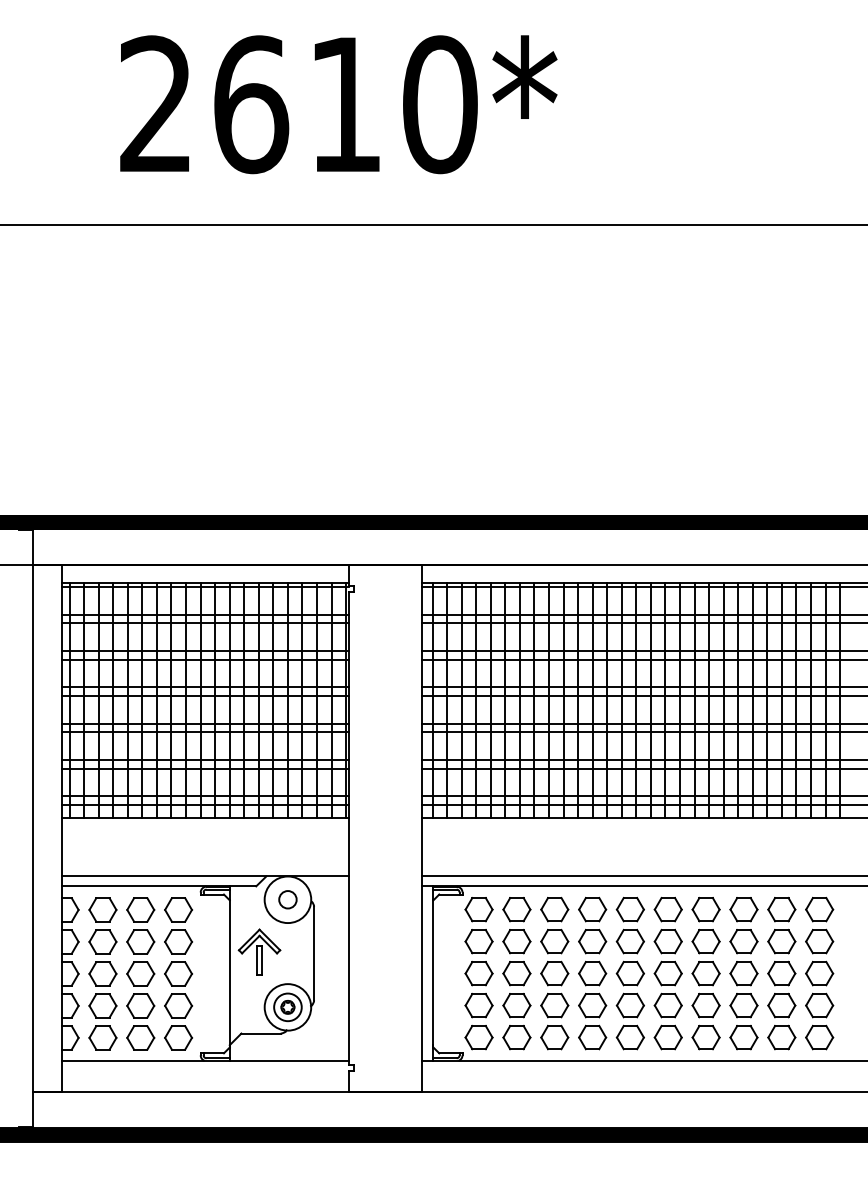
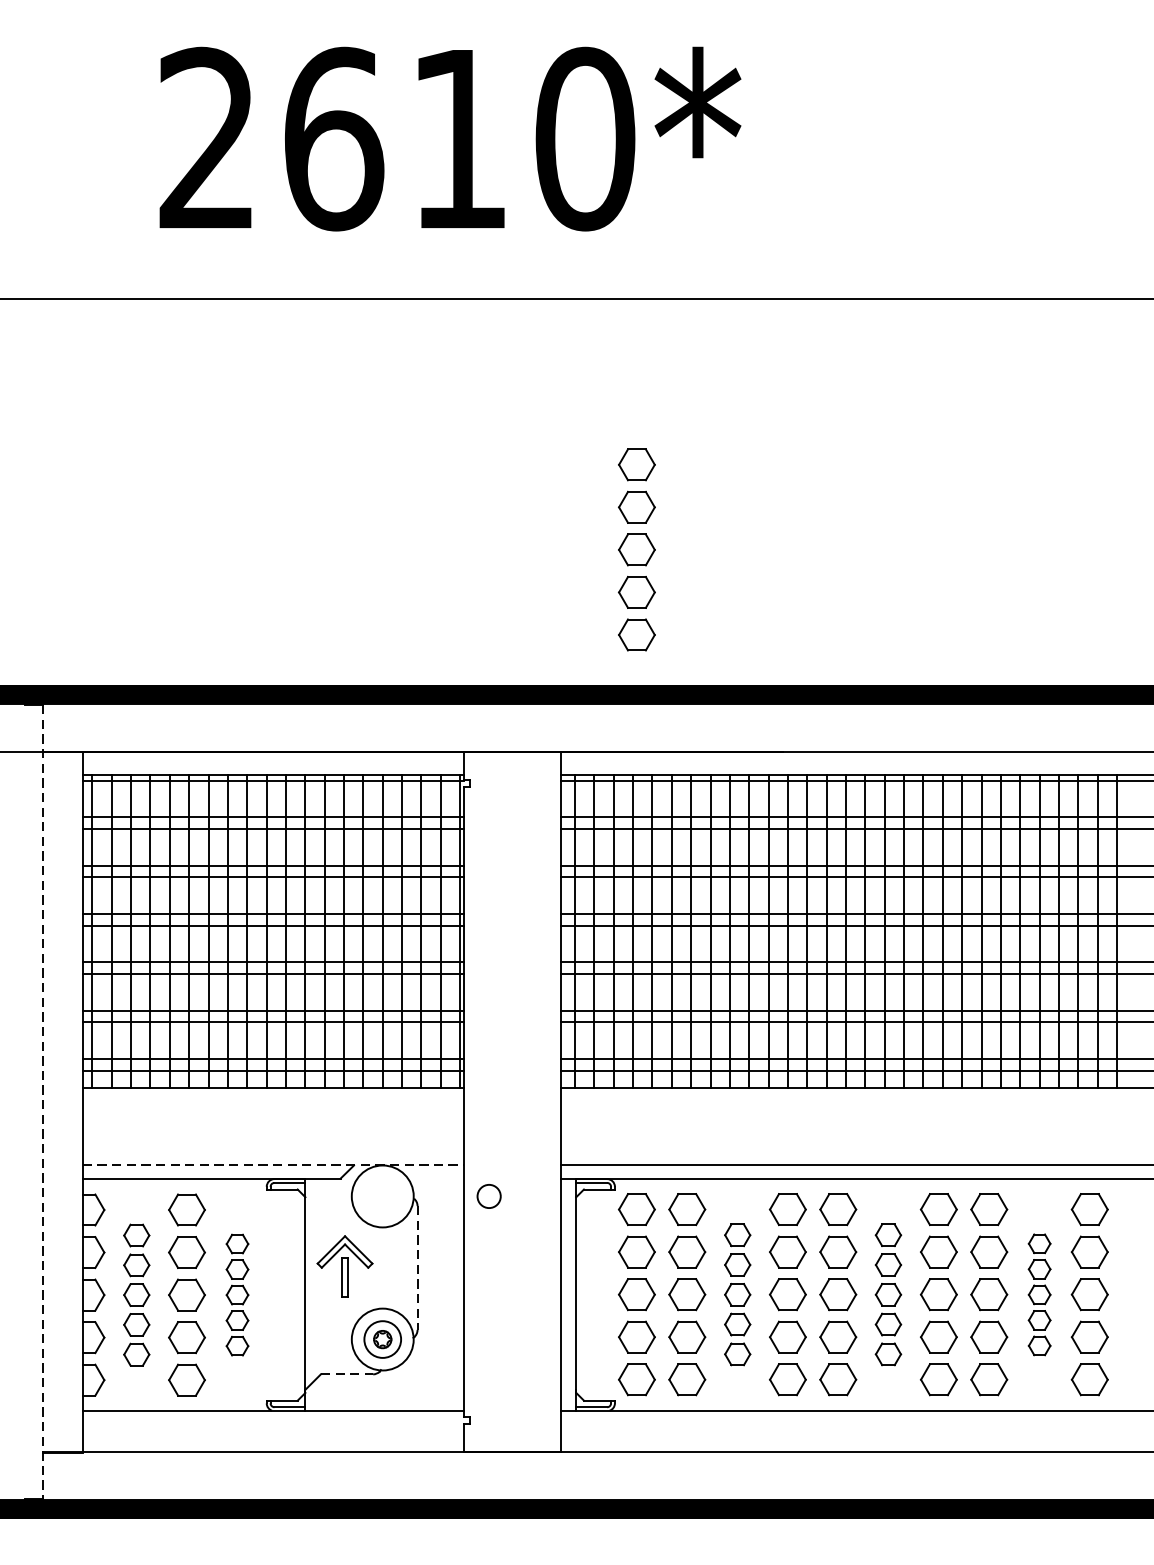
part: (478, 413) -> (636, 549), added
line: (32, 829) -> (43, 1103), solid -> dashed
line: (206, 876) -> (274, 1165), solid -> dashed
circle: (287, 899) -> (488, 1196), moved
line: (314, 953) -> (418, 1267), solid -> dashed
part: (102, 973) -> (136, 1294), size x0.7
part: (178, 973) -> (237, 1294), size x0.6
part: (554, 973) -> (737, 1294), size x0.7
part: (667, 973) -> (887, 1294), size x0.7
part: (781, 973) -> (1039, 1294), size x0.6
line: (261, 1033) -> (347, 1374), solid -> dashed

